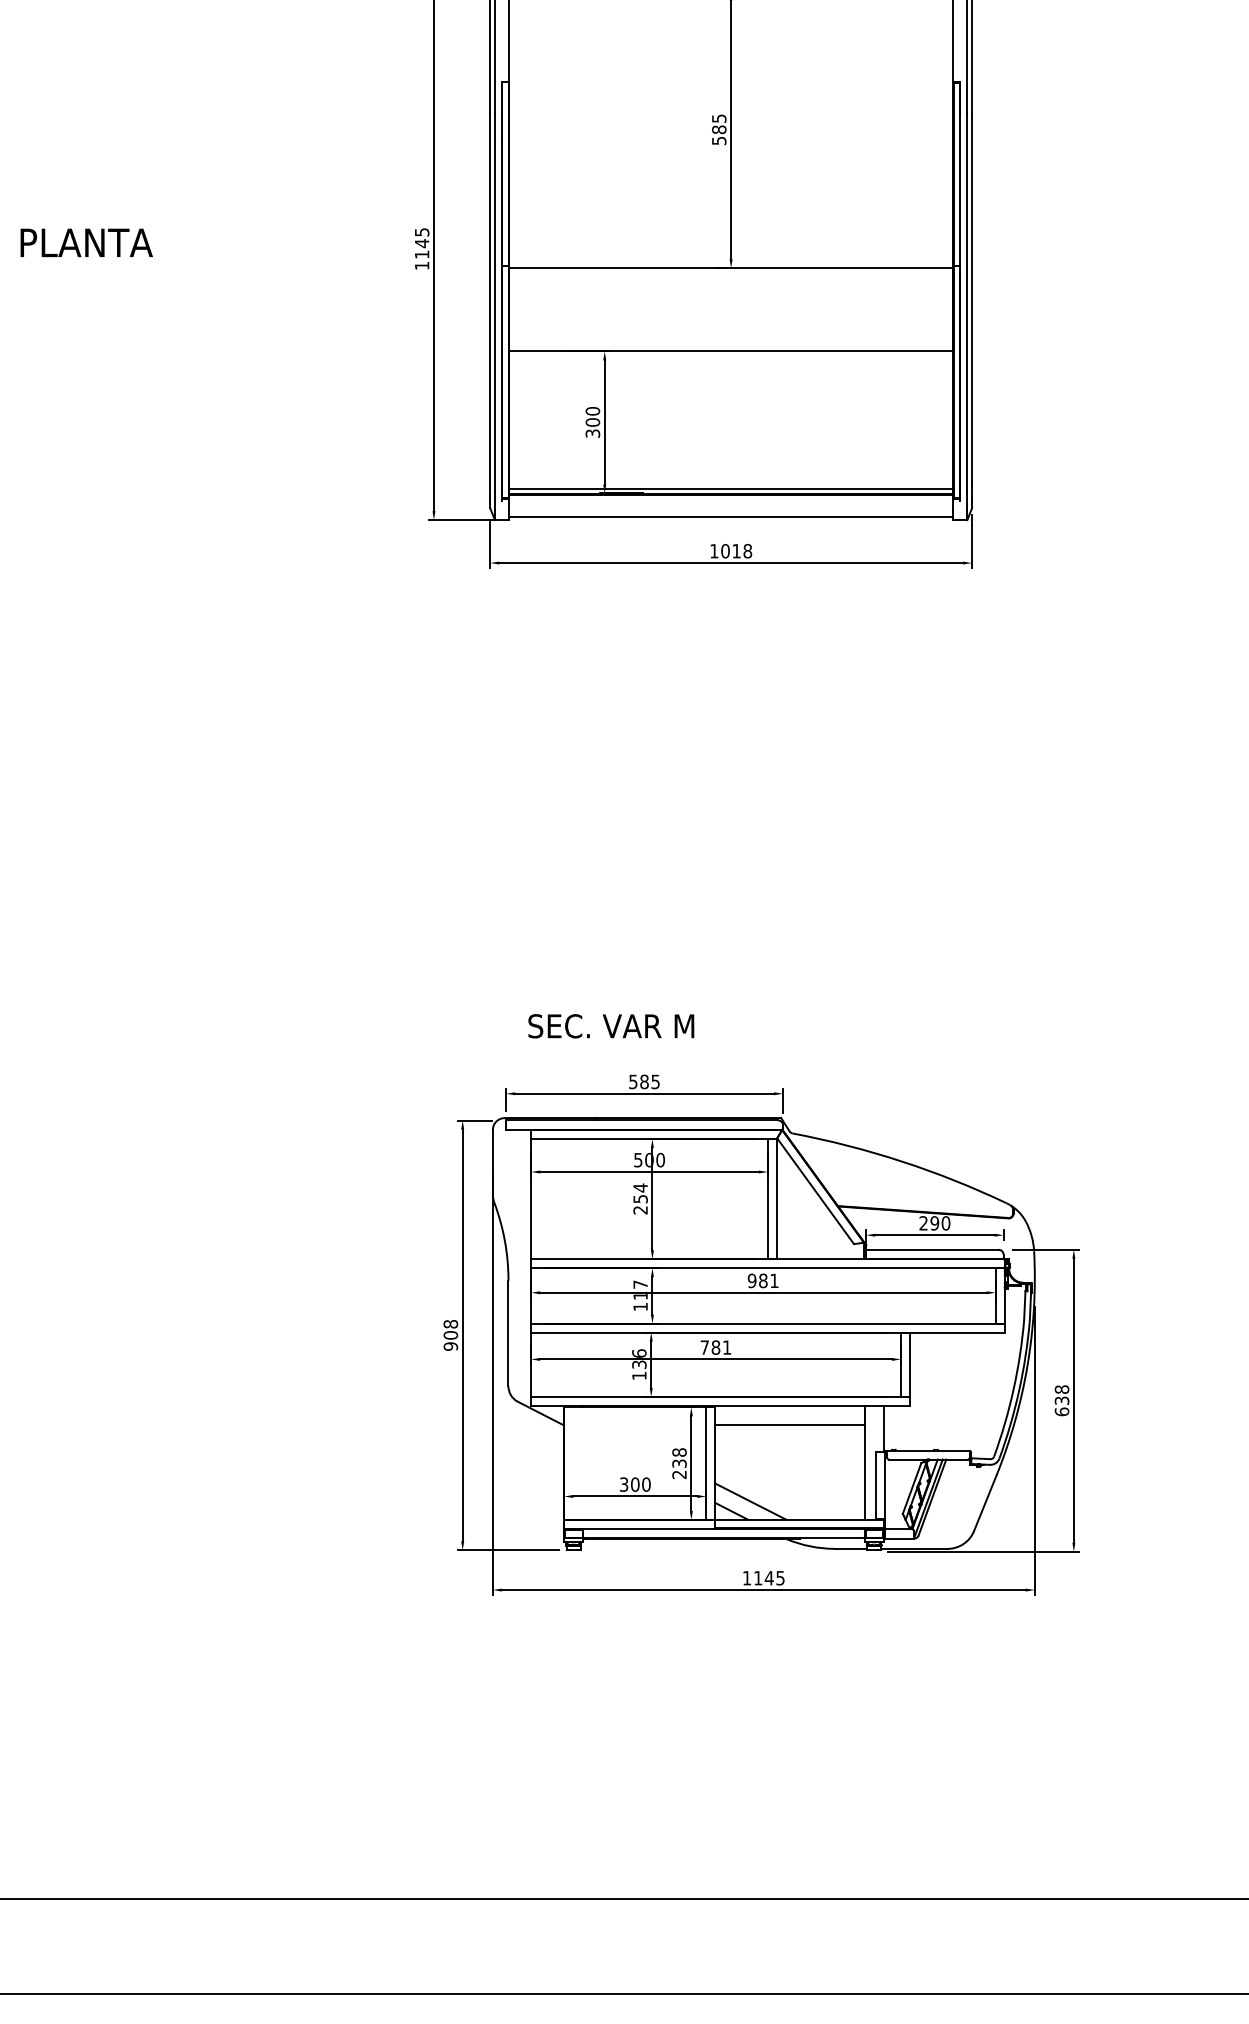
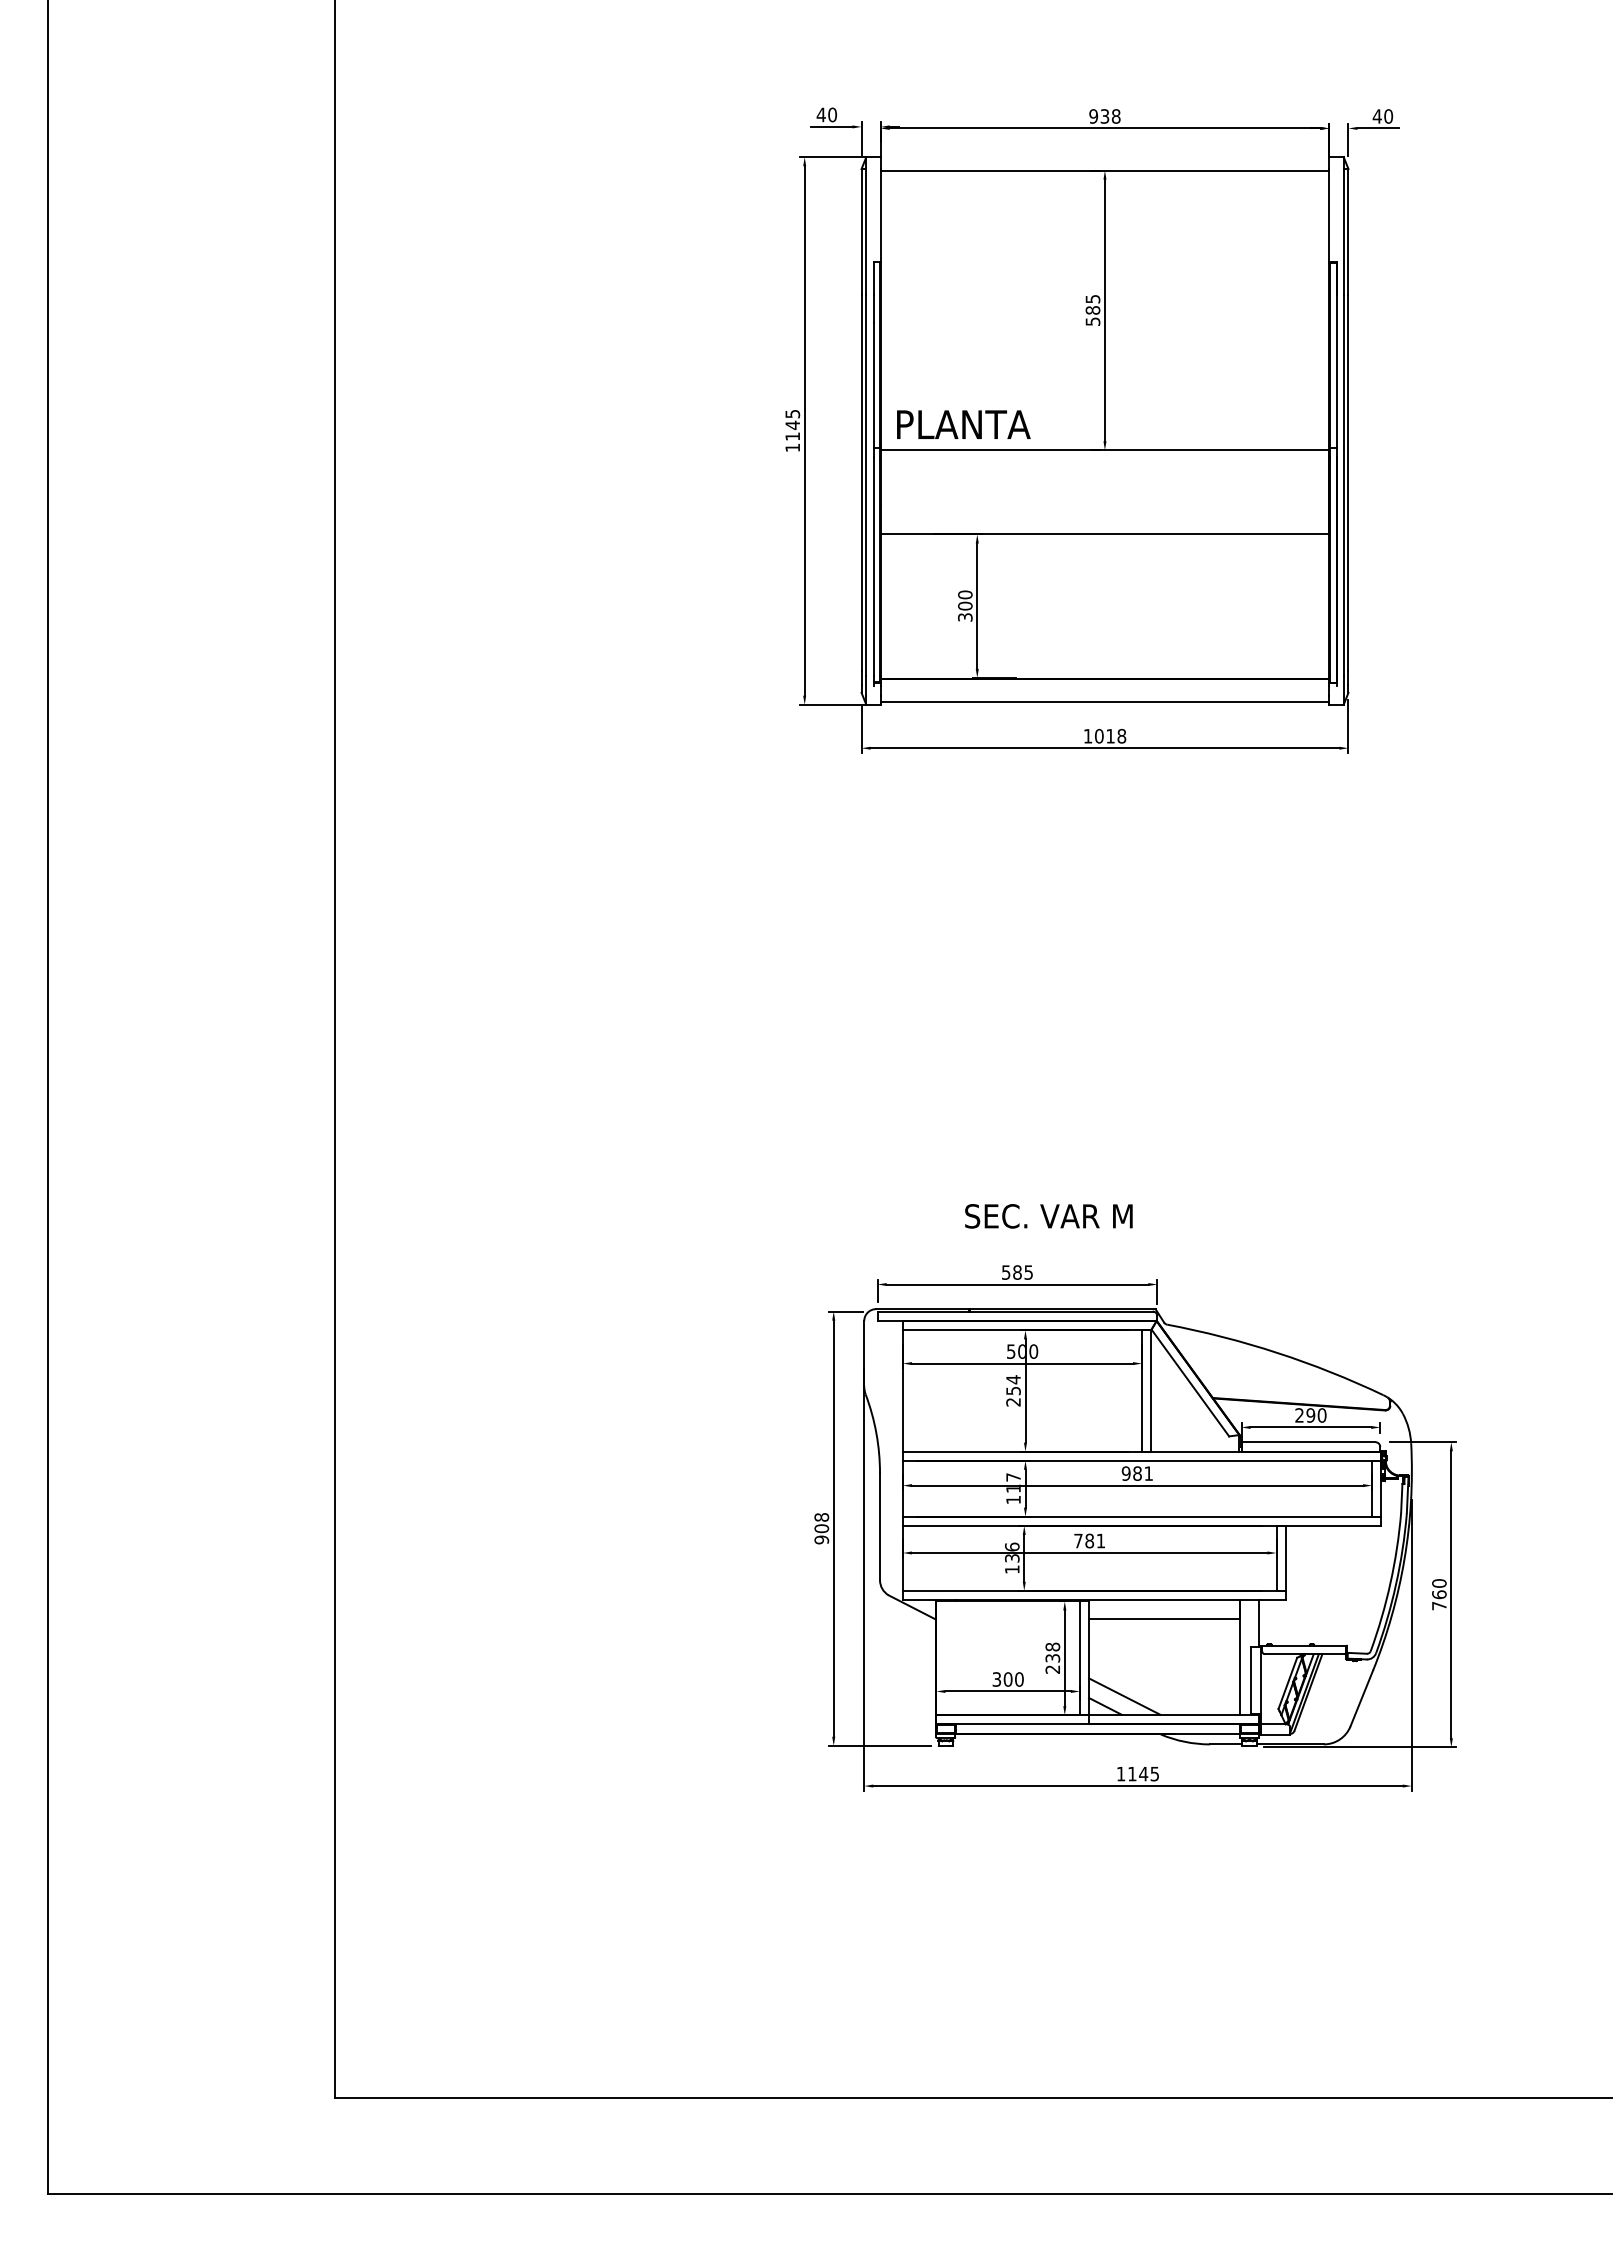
text: (86, 242) -> (963, 424), moved
line: (730, 489) -> (1104, 673), removed
text: (610, 1026) -> (1048, 1216), moved
text: (1062, 1400) -> (1439, 1594), 638 -> 760

